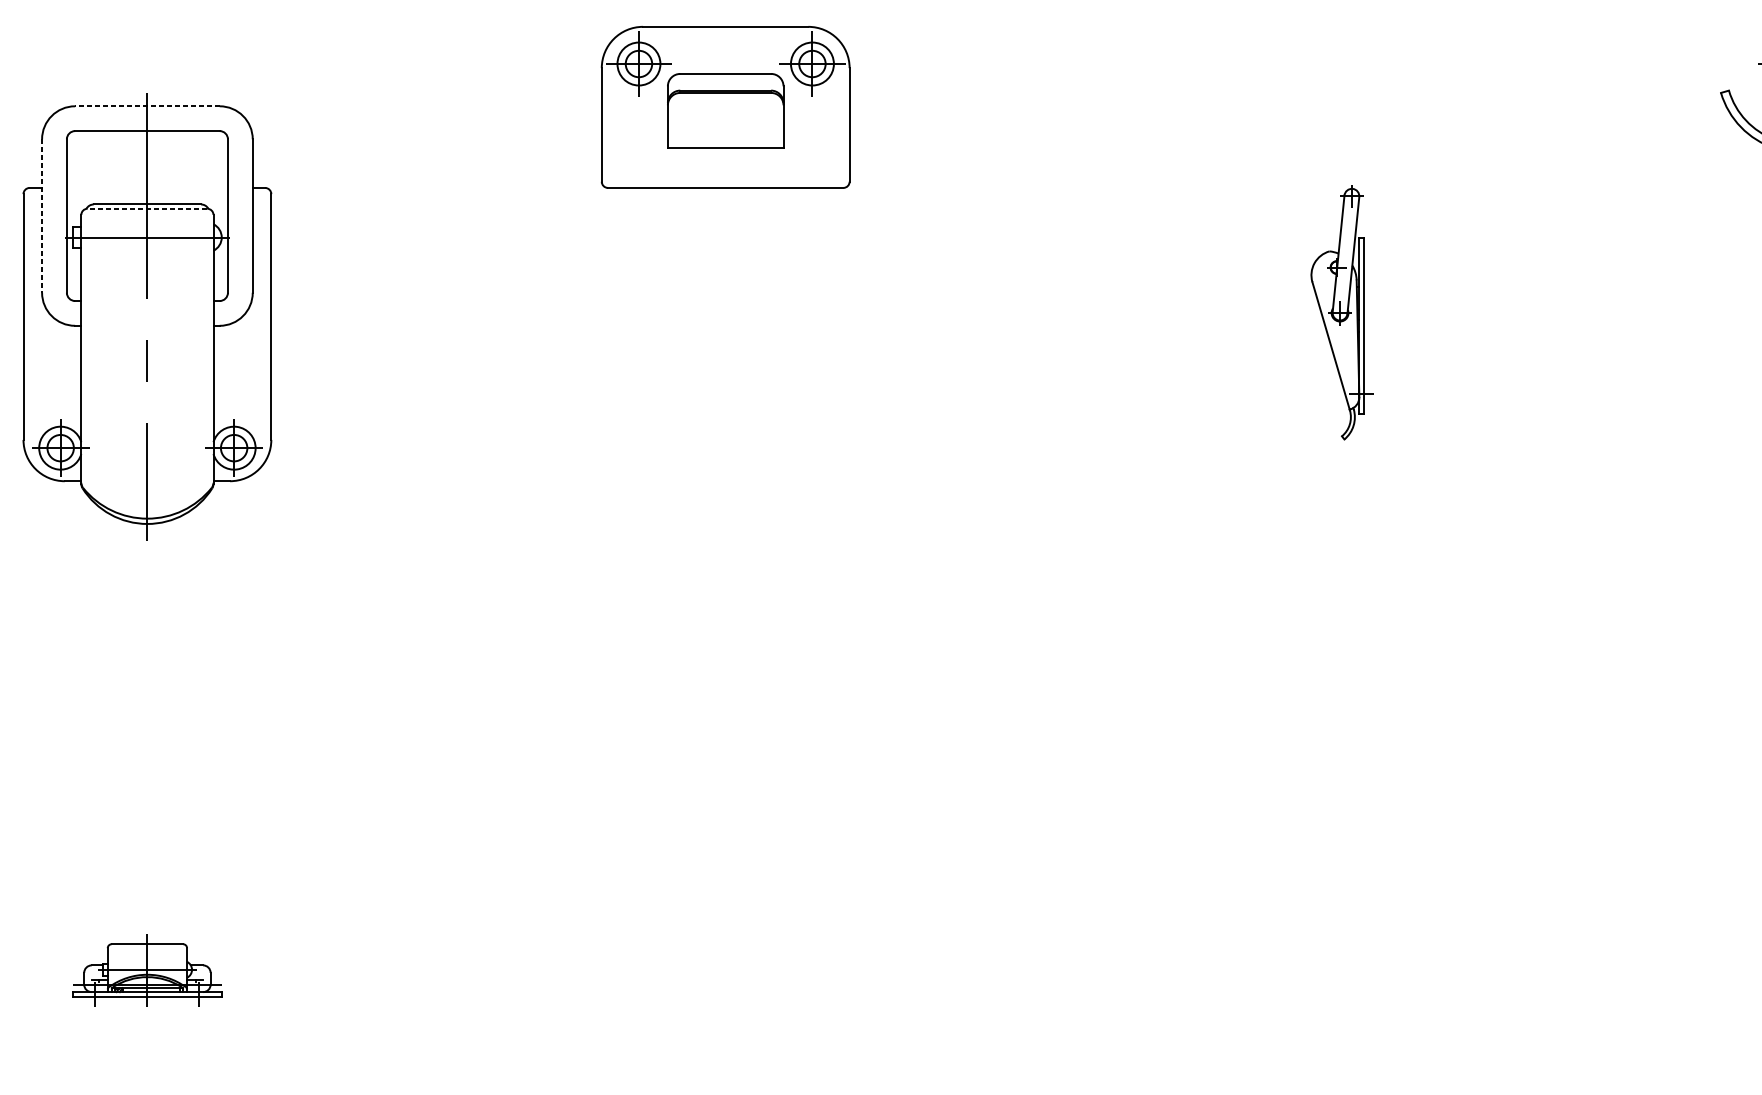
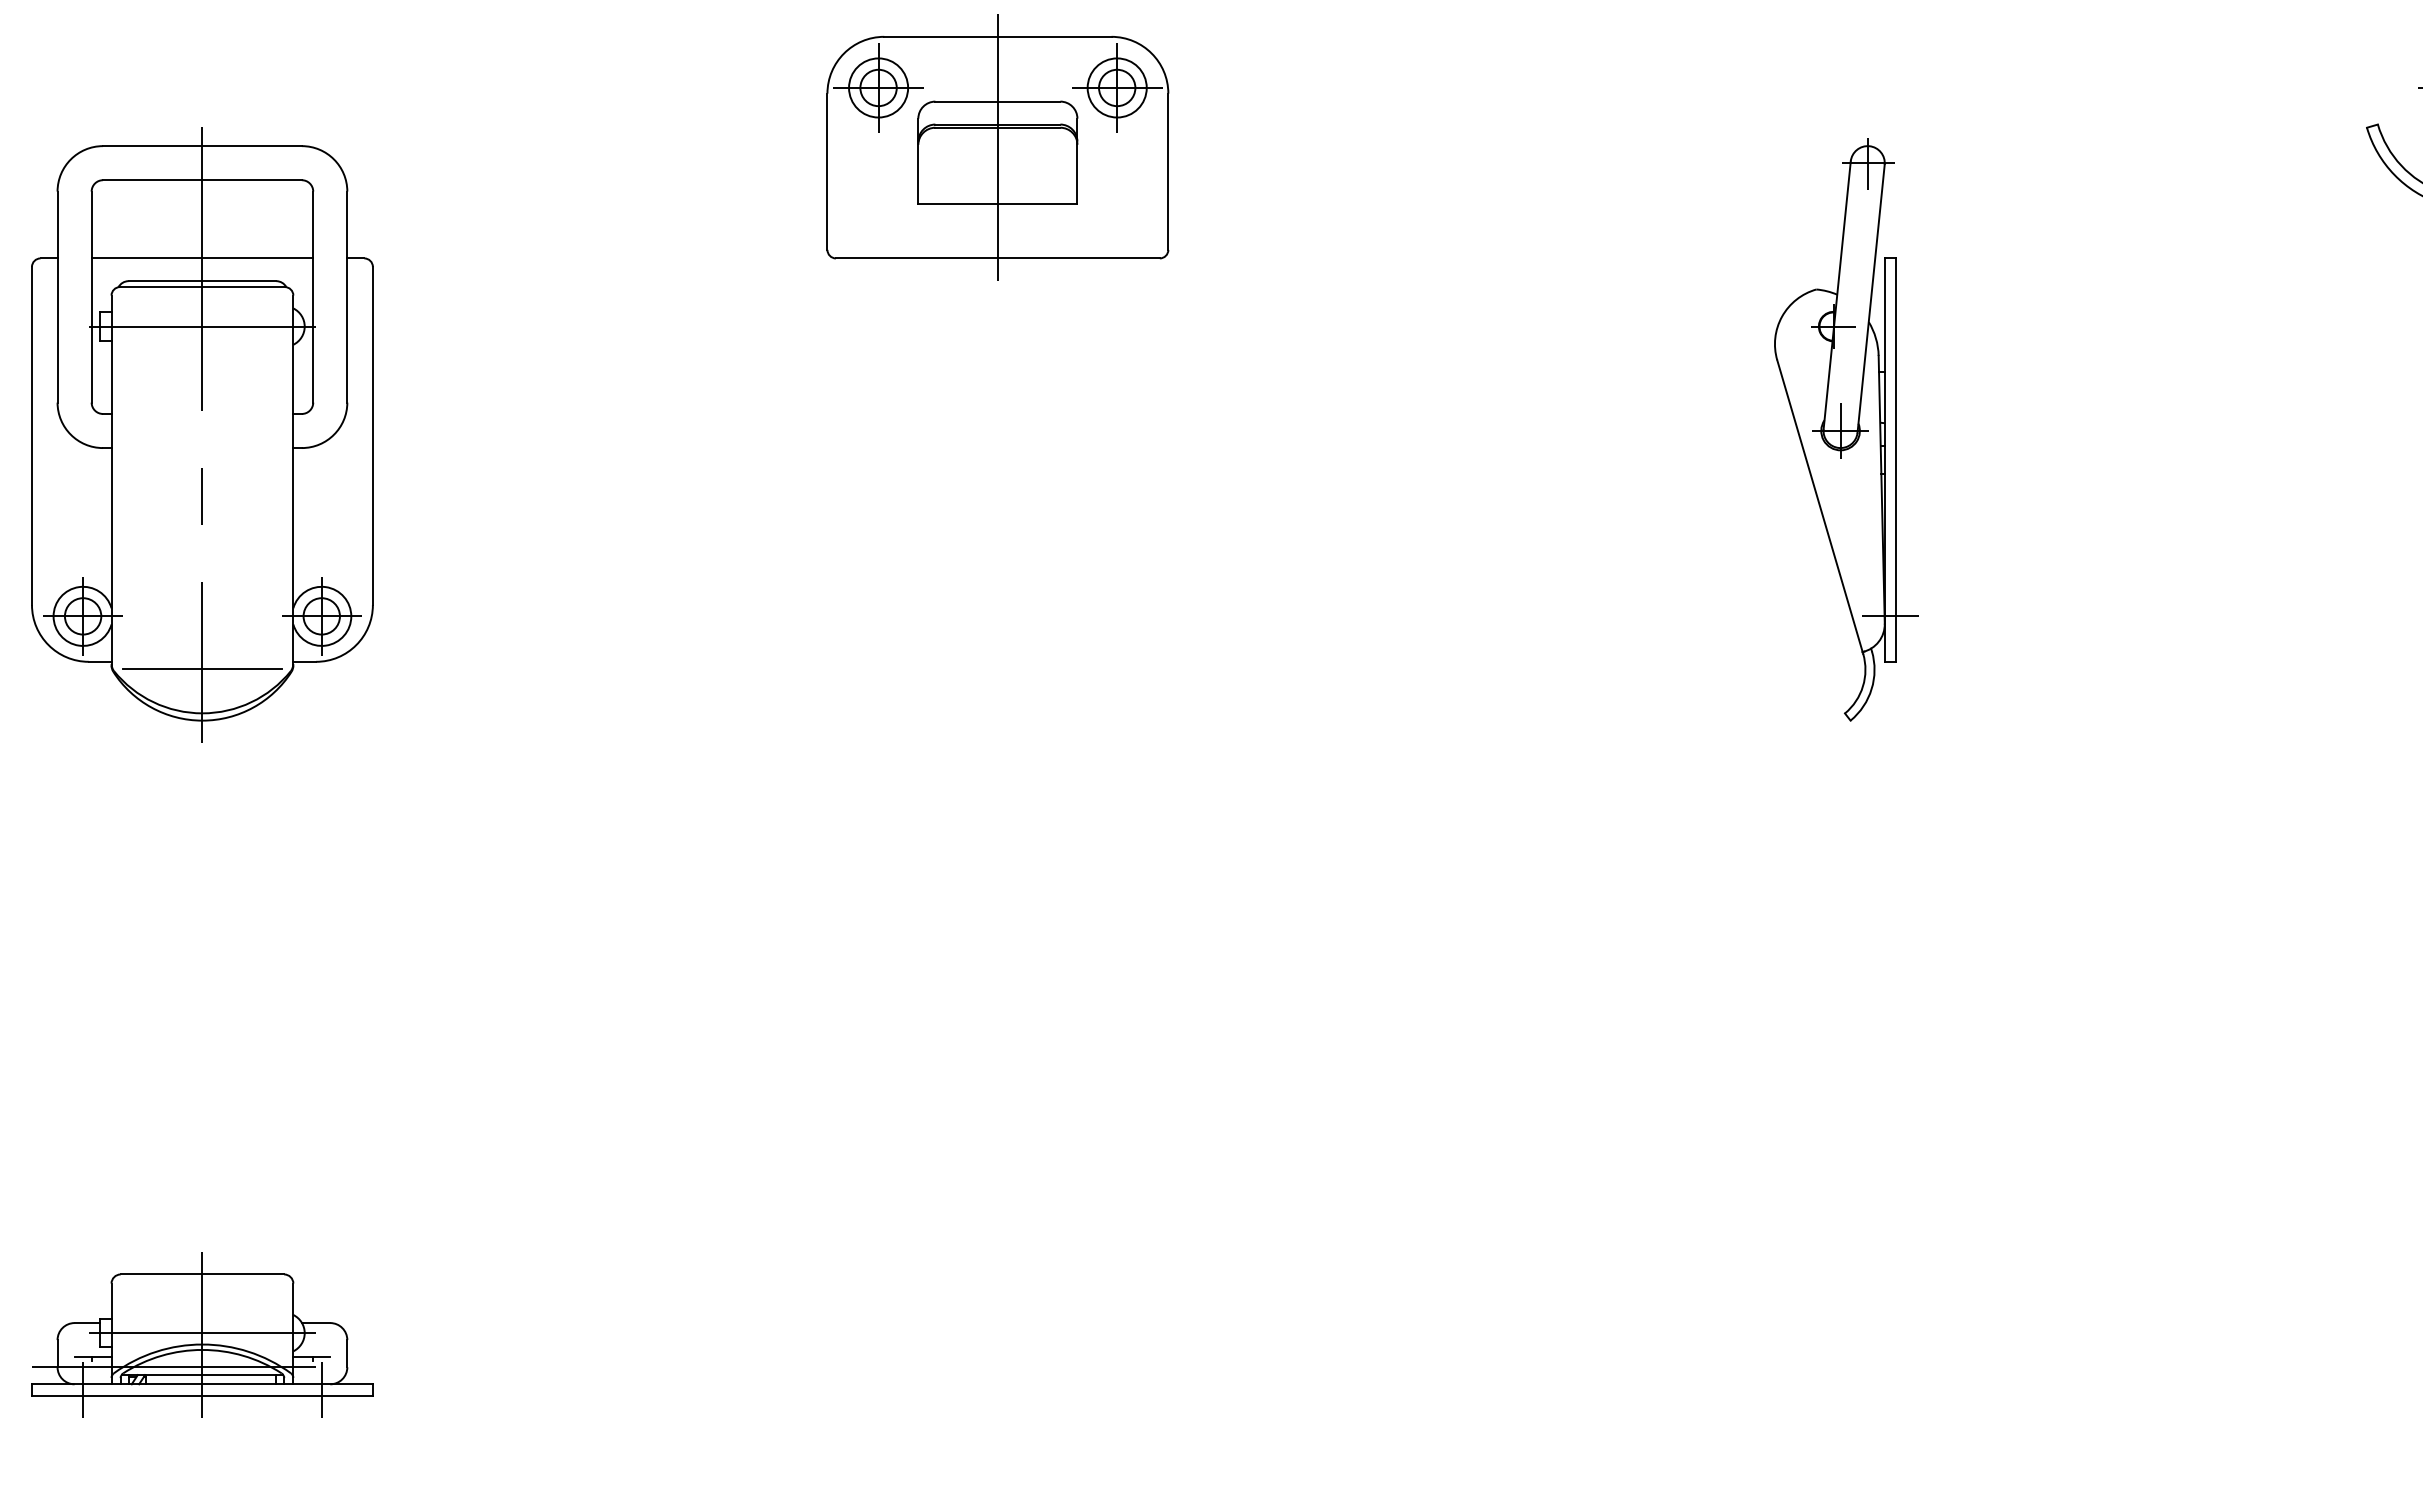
line: (146, 106) -> (201, 146), dashed -> solid
line: (725, 107) -> (997, 147), added
line: (147, 187) -> (202, 258), added
line: (146, 209) -> (201, 287), dashed -> solid
line: (42, 216) -> (57, 297), dashed -> solid
part: (1342, 312) -> (1846, 429), size x1.67
line: (147, 486) -> (202, 668), added
part: (147, 970) -> (202, 1334), size x1.67

